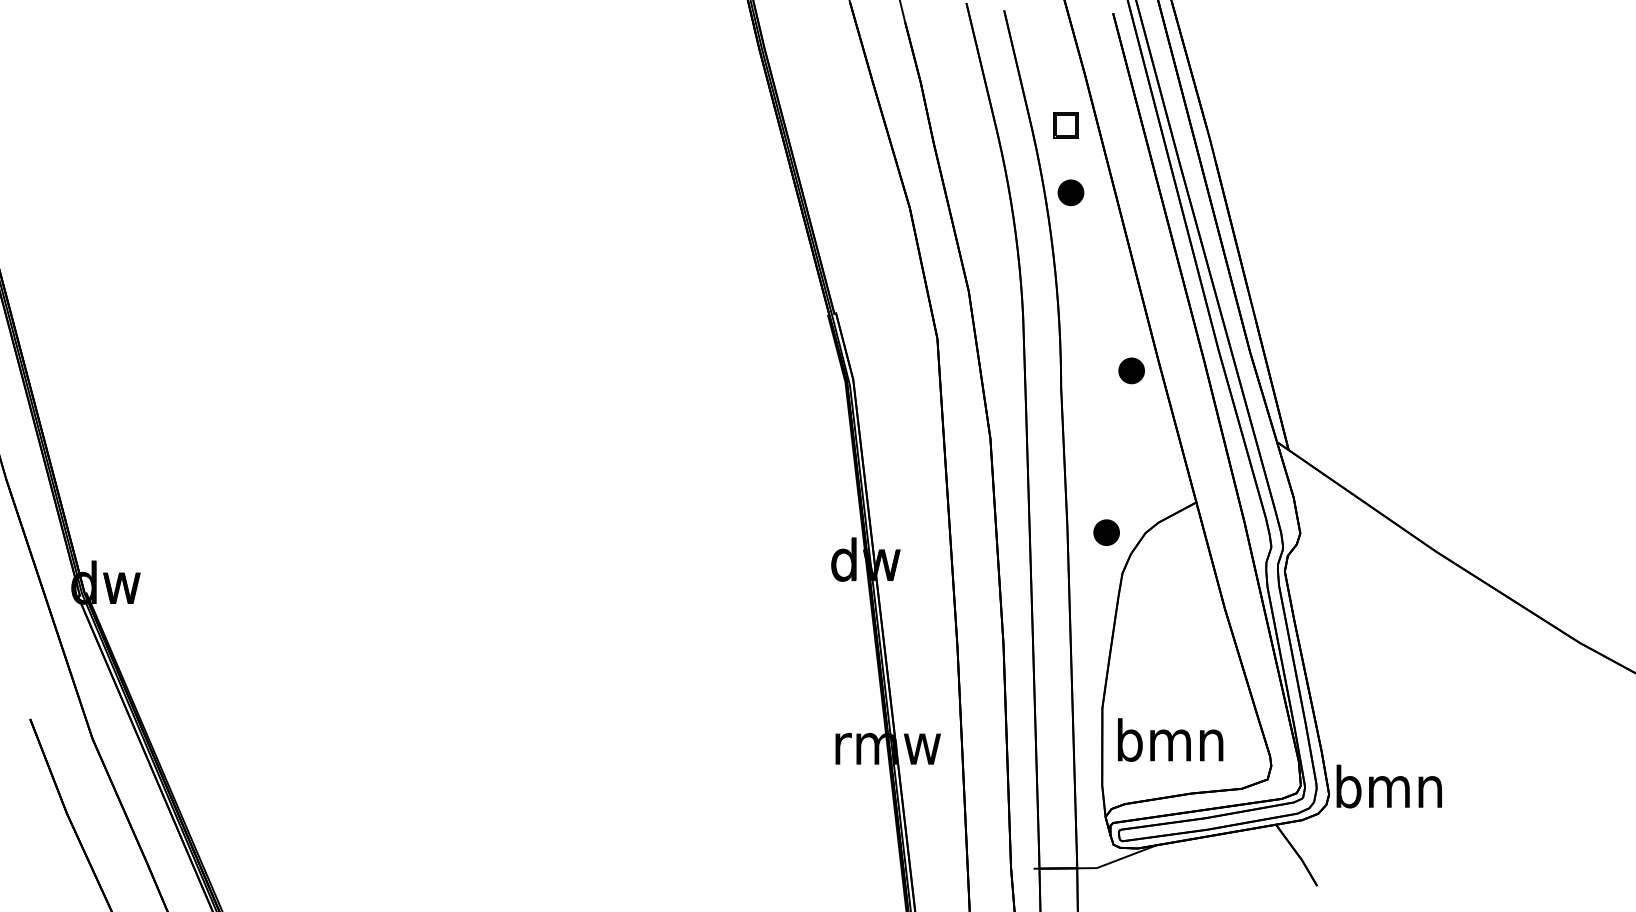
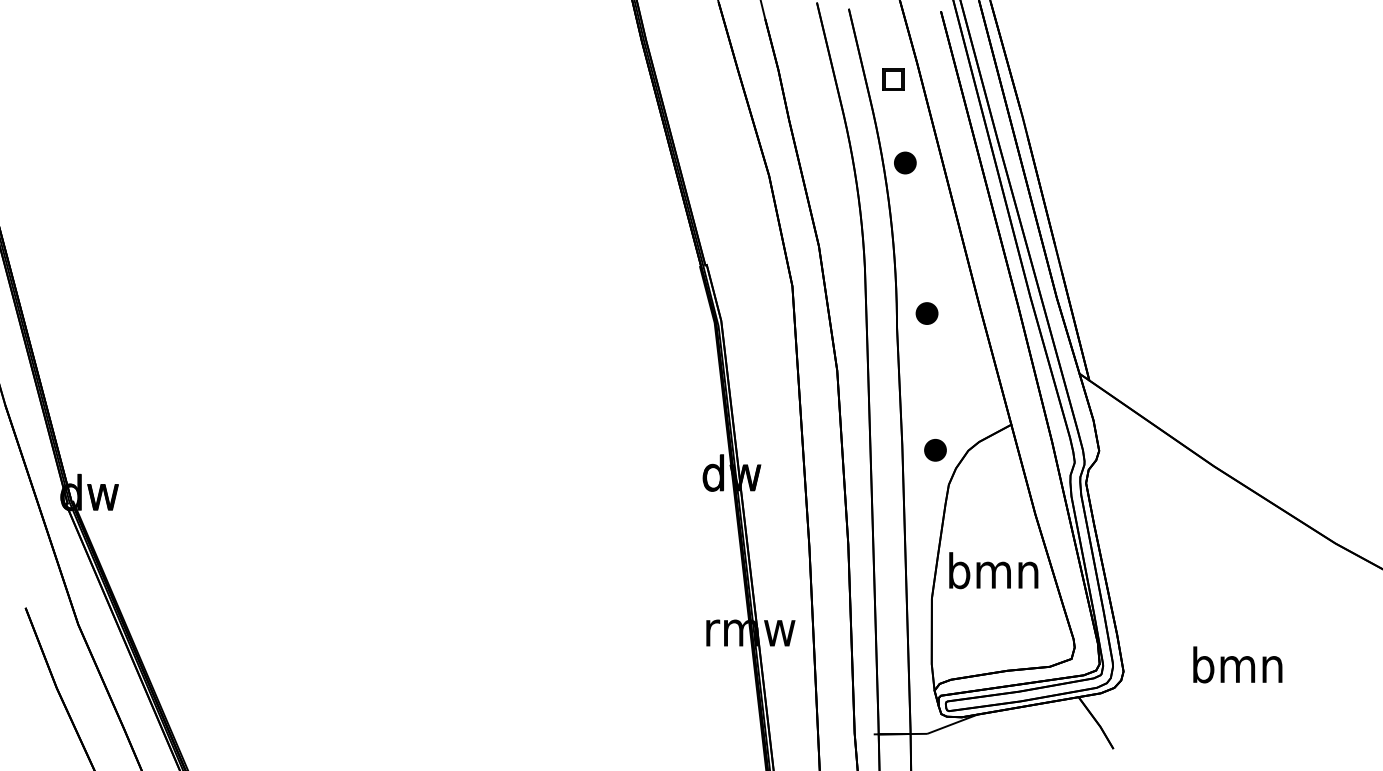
part: (1065, 125) -> (893, 79), moved
part: (1131, 370) -> (926, 313), moved
text: (1170, 739) -> (993, 570), moved
text: (1388, 786) -> (1237, 664), moved

